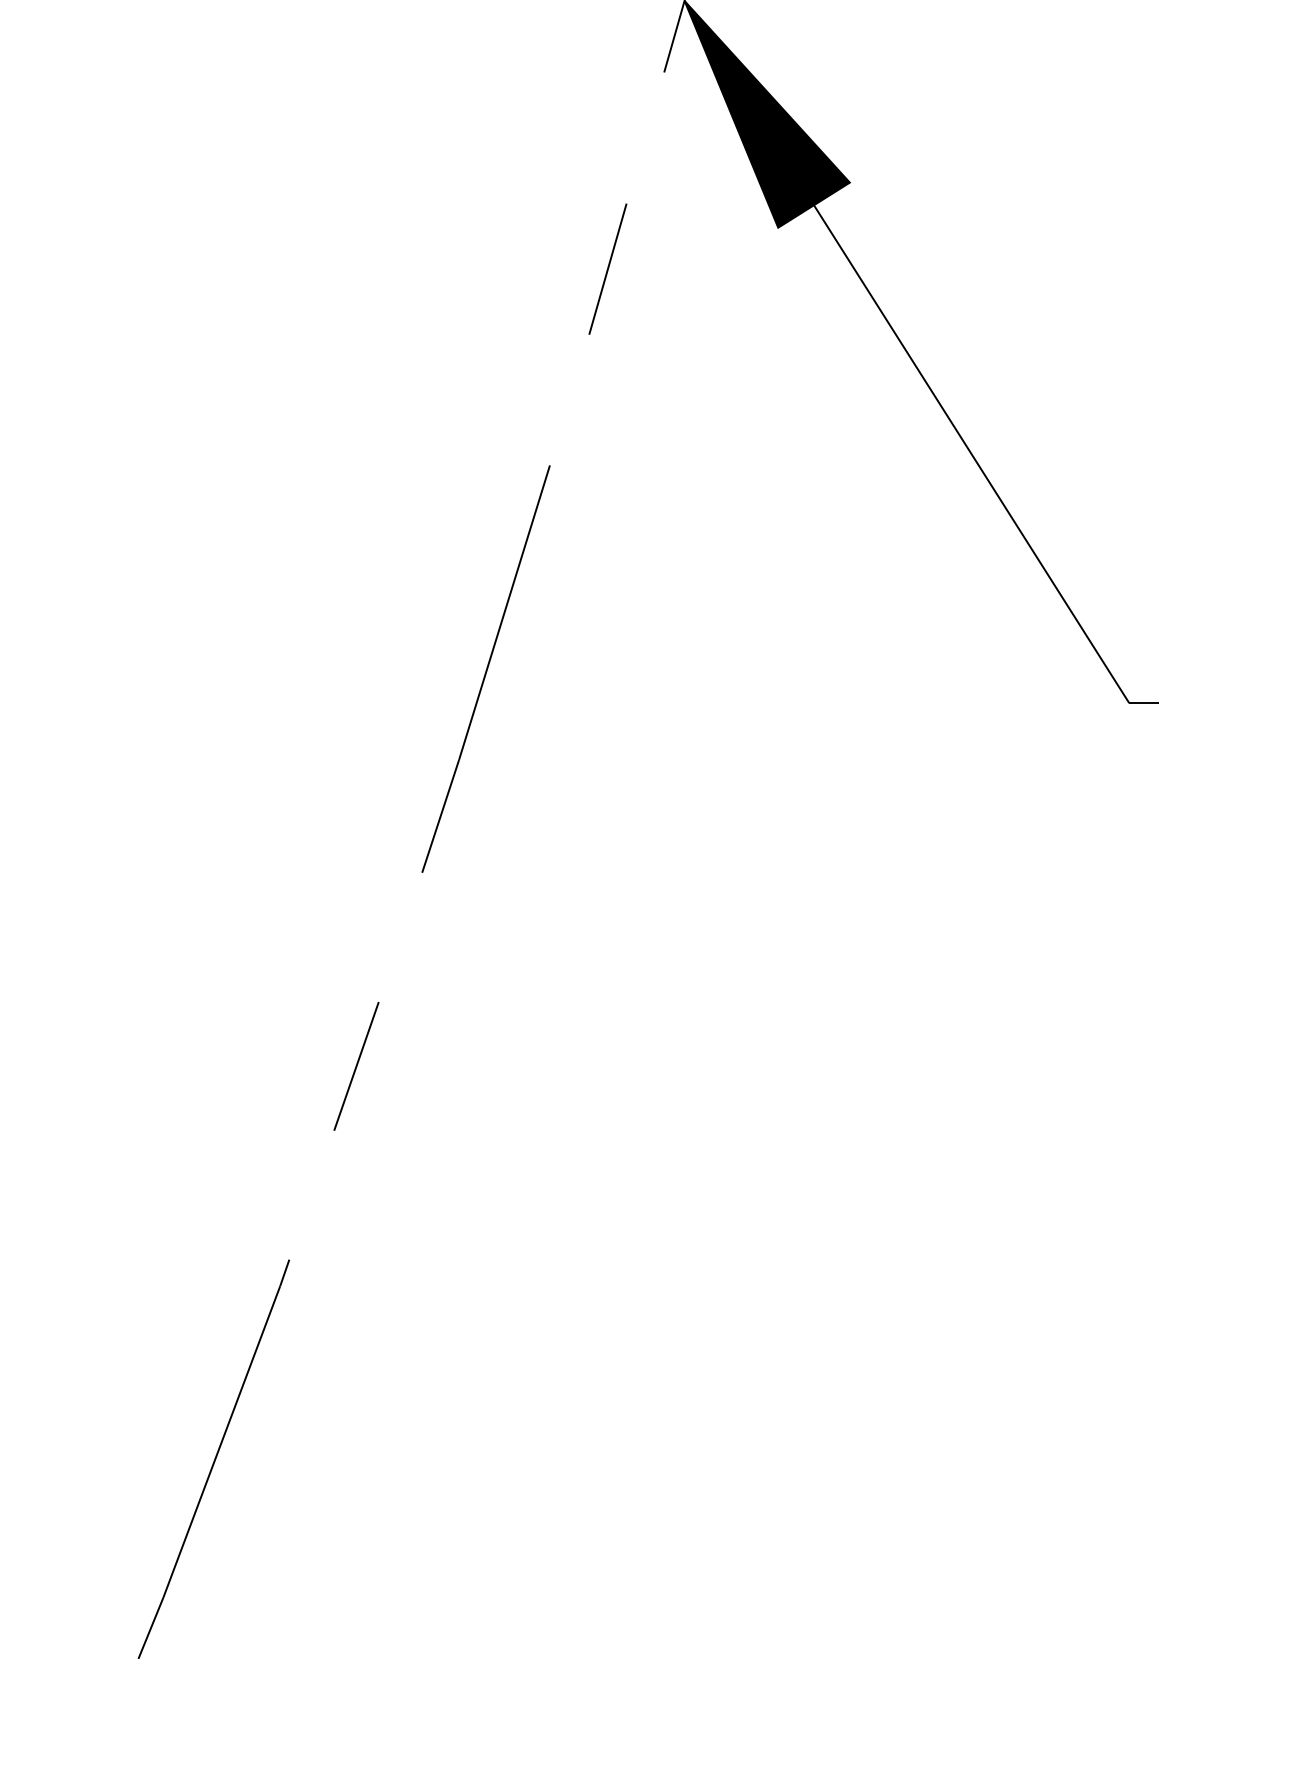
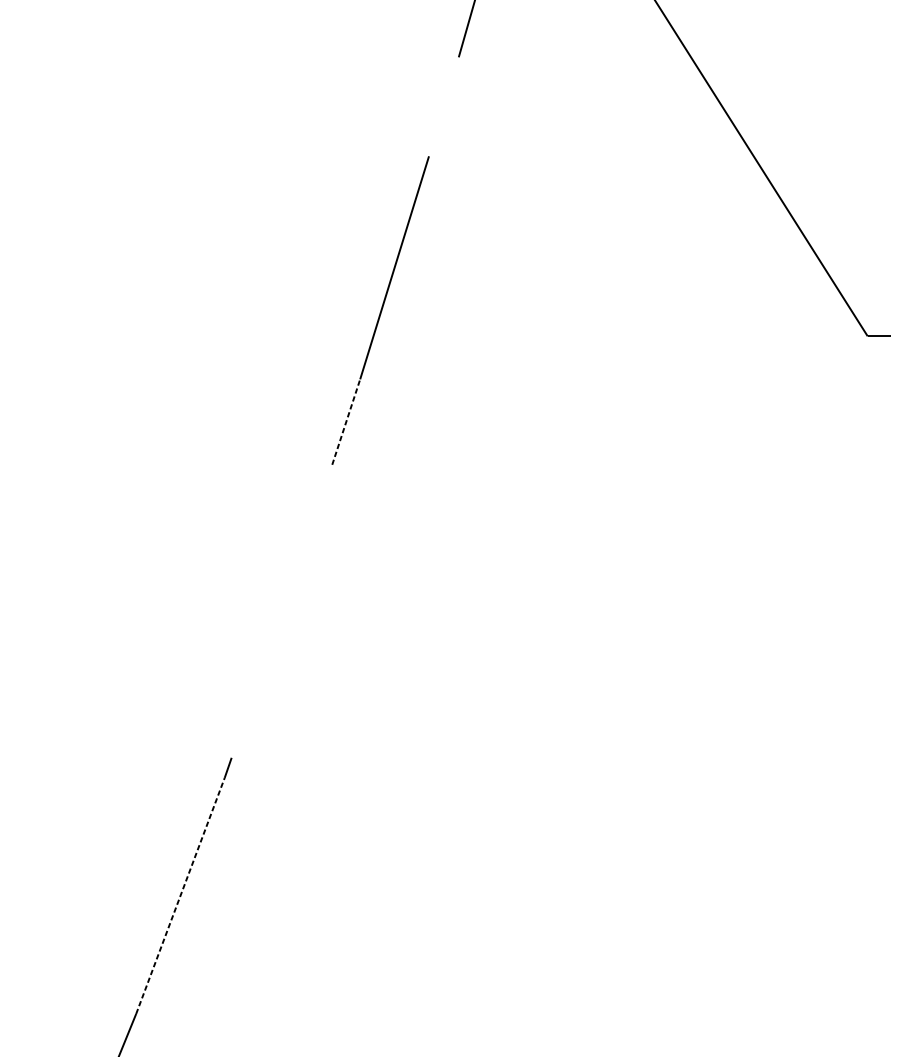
line: (440, 815) -> (346, 421), solid -> dashed
line: (356, 1066) -> (282, 611), removed
line: (221, 1441) -> (180, 895), solid -> dashed

